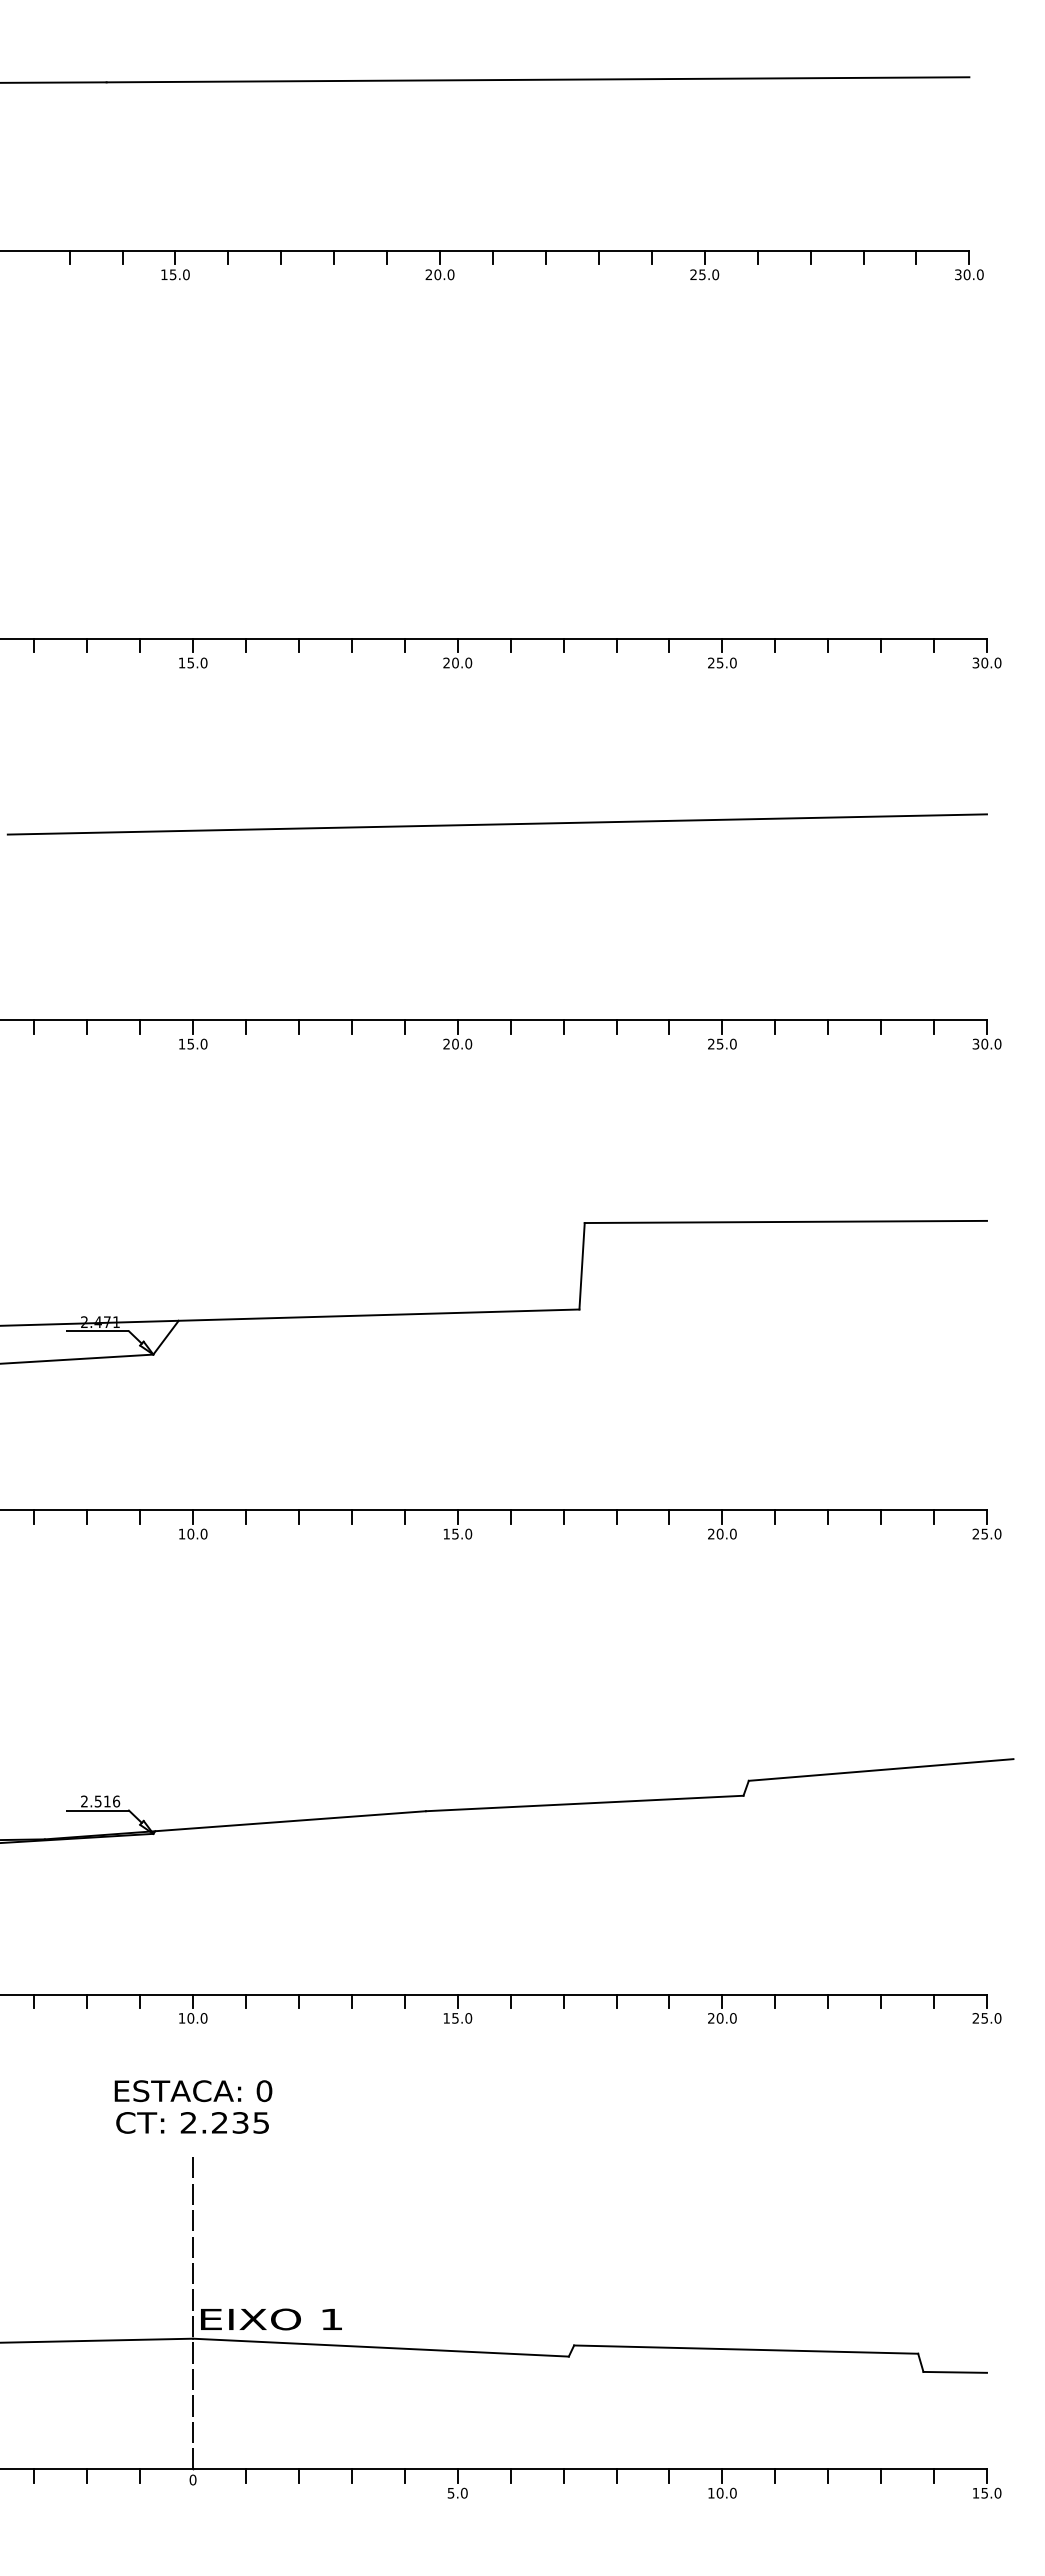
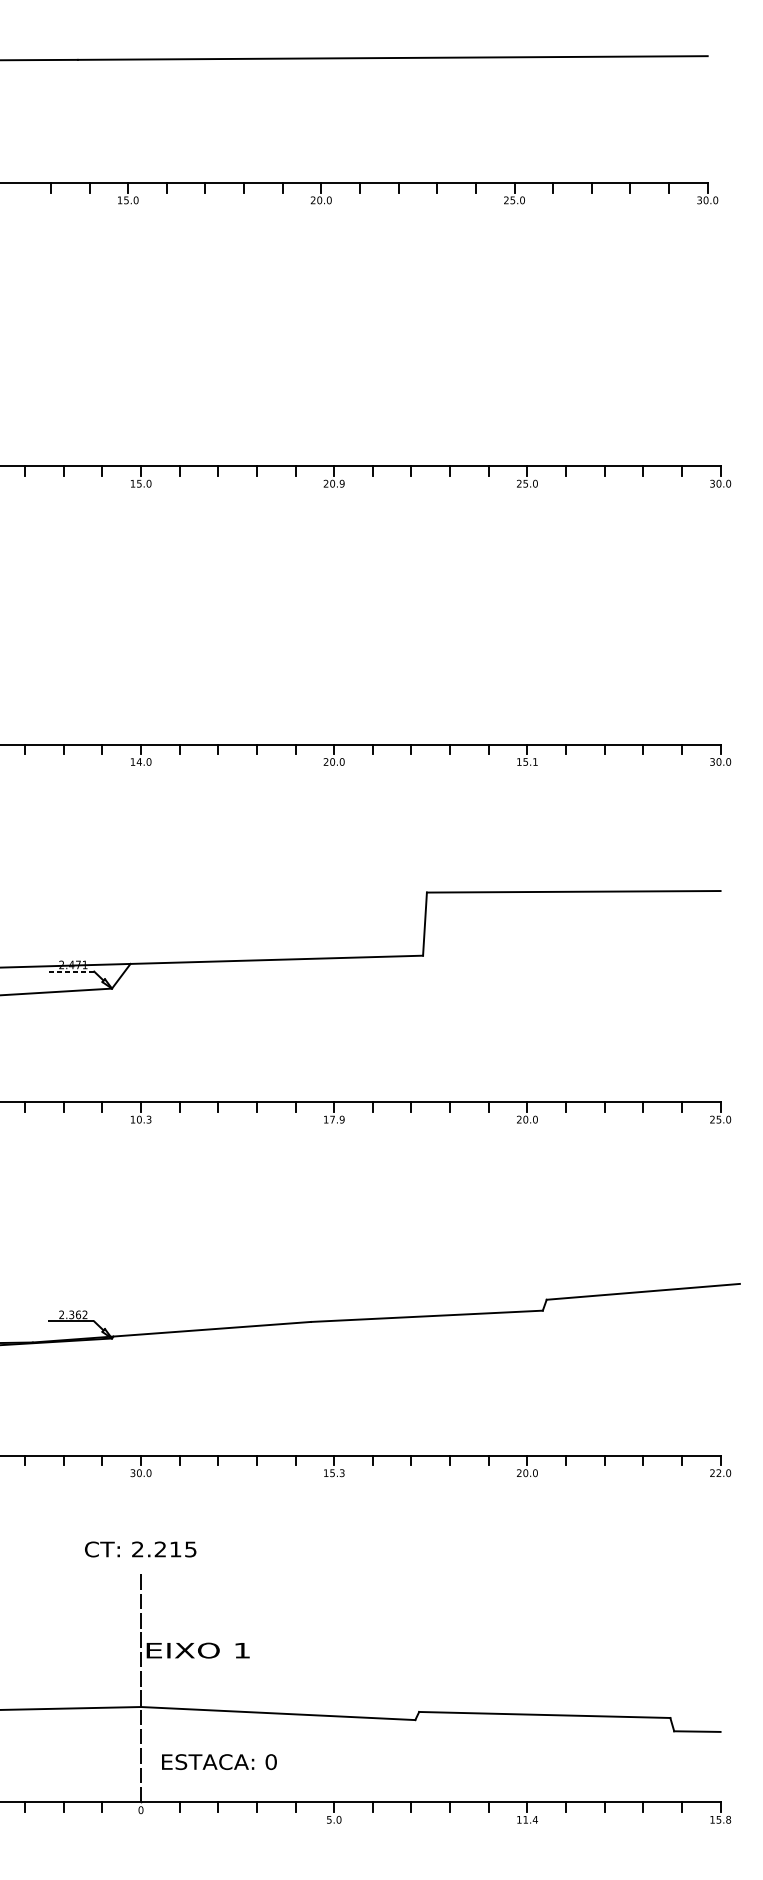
text: (468, 662) -> (342, 483), 20.0 -> 20.9
line: (496, 824) -> (362, 601), removed
text: (190, 1043) -> (139, 761), 15.0 -> 14.0
text: (722, 1043) -> (527, 761), 25.0 -> 15.1
line: (97, 1331) -> (71, 971), solid -> dashed
text: (203, 1533) -> (148, 1119), 10.0 -> 10.3
text: (461, 1533) -> (336, 1119), 15.0 -> 17.9
text: (107, 1801) -> (78, 1314), 2.516 -> 2.362
text: (181, 2018) -> (132, 1473), 10.0 -> 30.0
text: (468, 2018) -> (342, 1473), 15.0 -> 15.3
text: (984, 2018) -> (718, 1473), 25.0 -> 22.0
text: (193, 2091) -> (219, 1762), moved
text: (240, 2122) -> (175, 1549), 2.235 -> 2.215
text: (271, 2319) -> (198, 1650), moved
text: (726, 2492) -> (530, 1819), 10.0 -> 11.4
text: (997, 2493) -> (728, 1820), 15.0 -> 15.8

